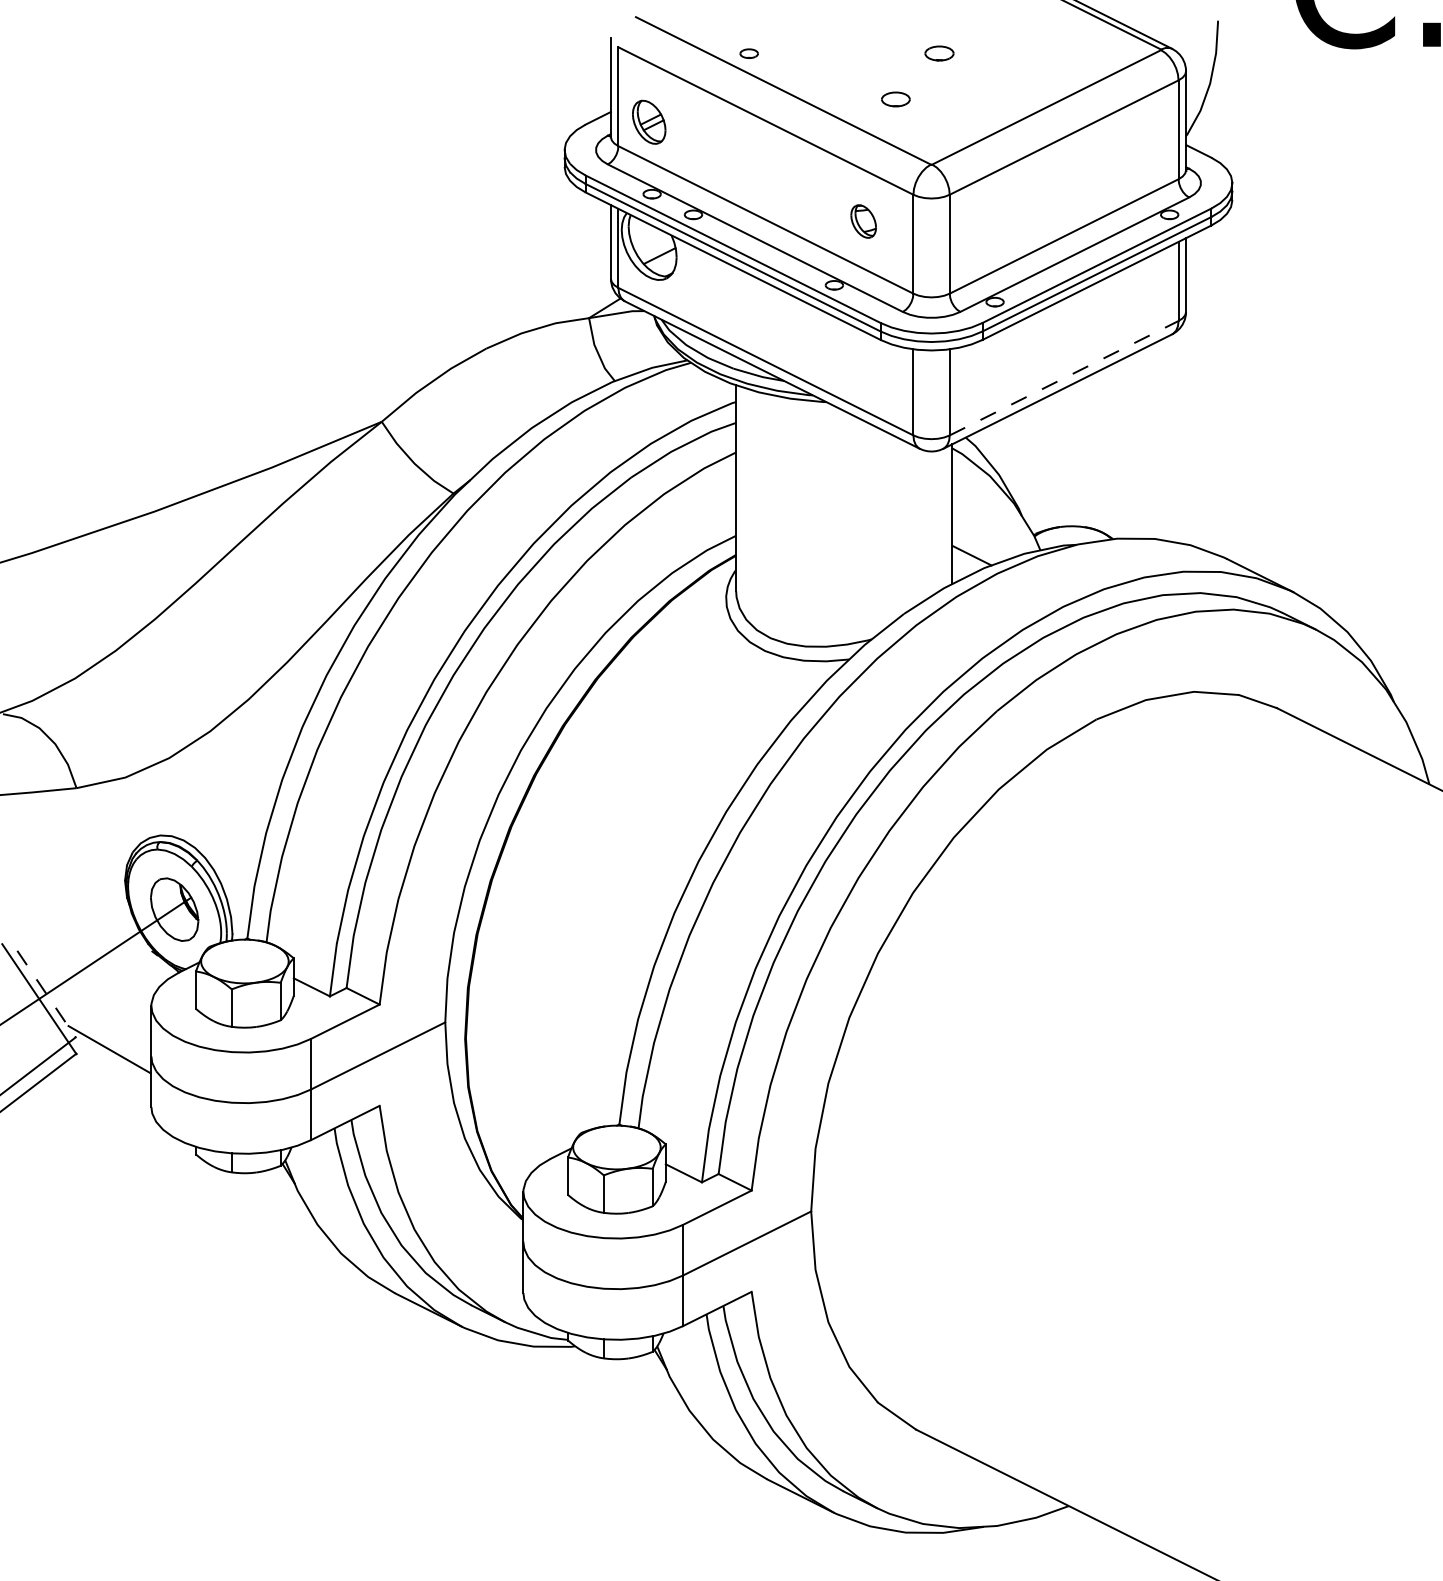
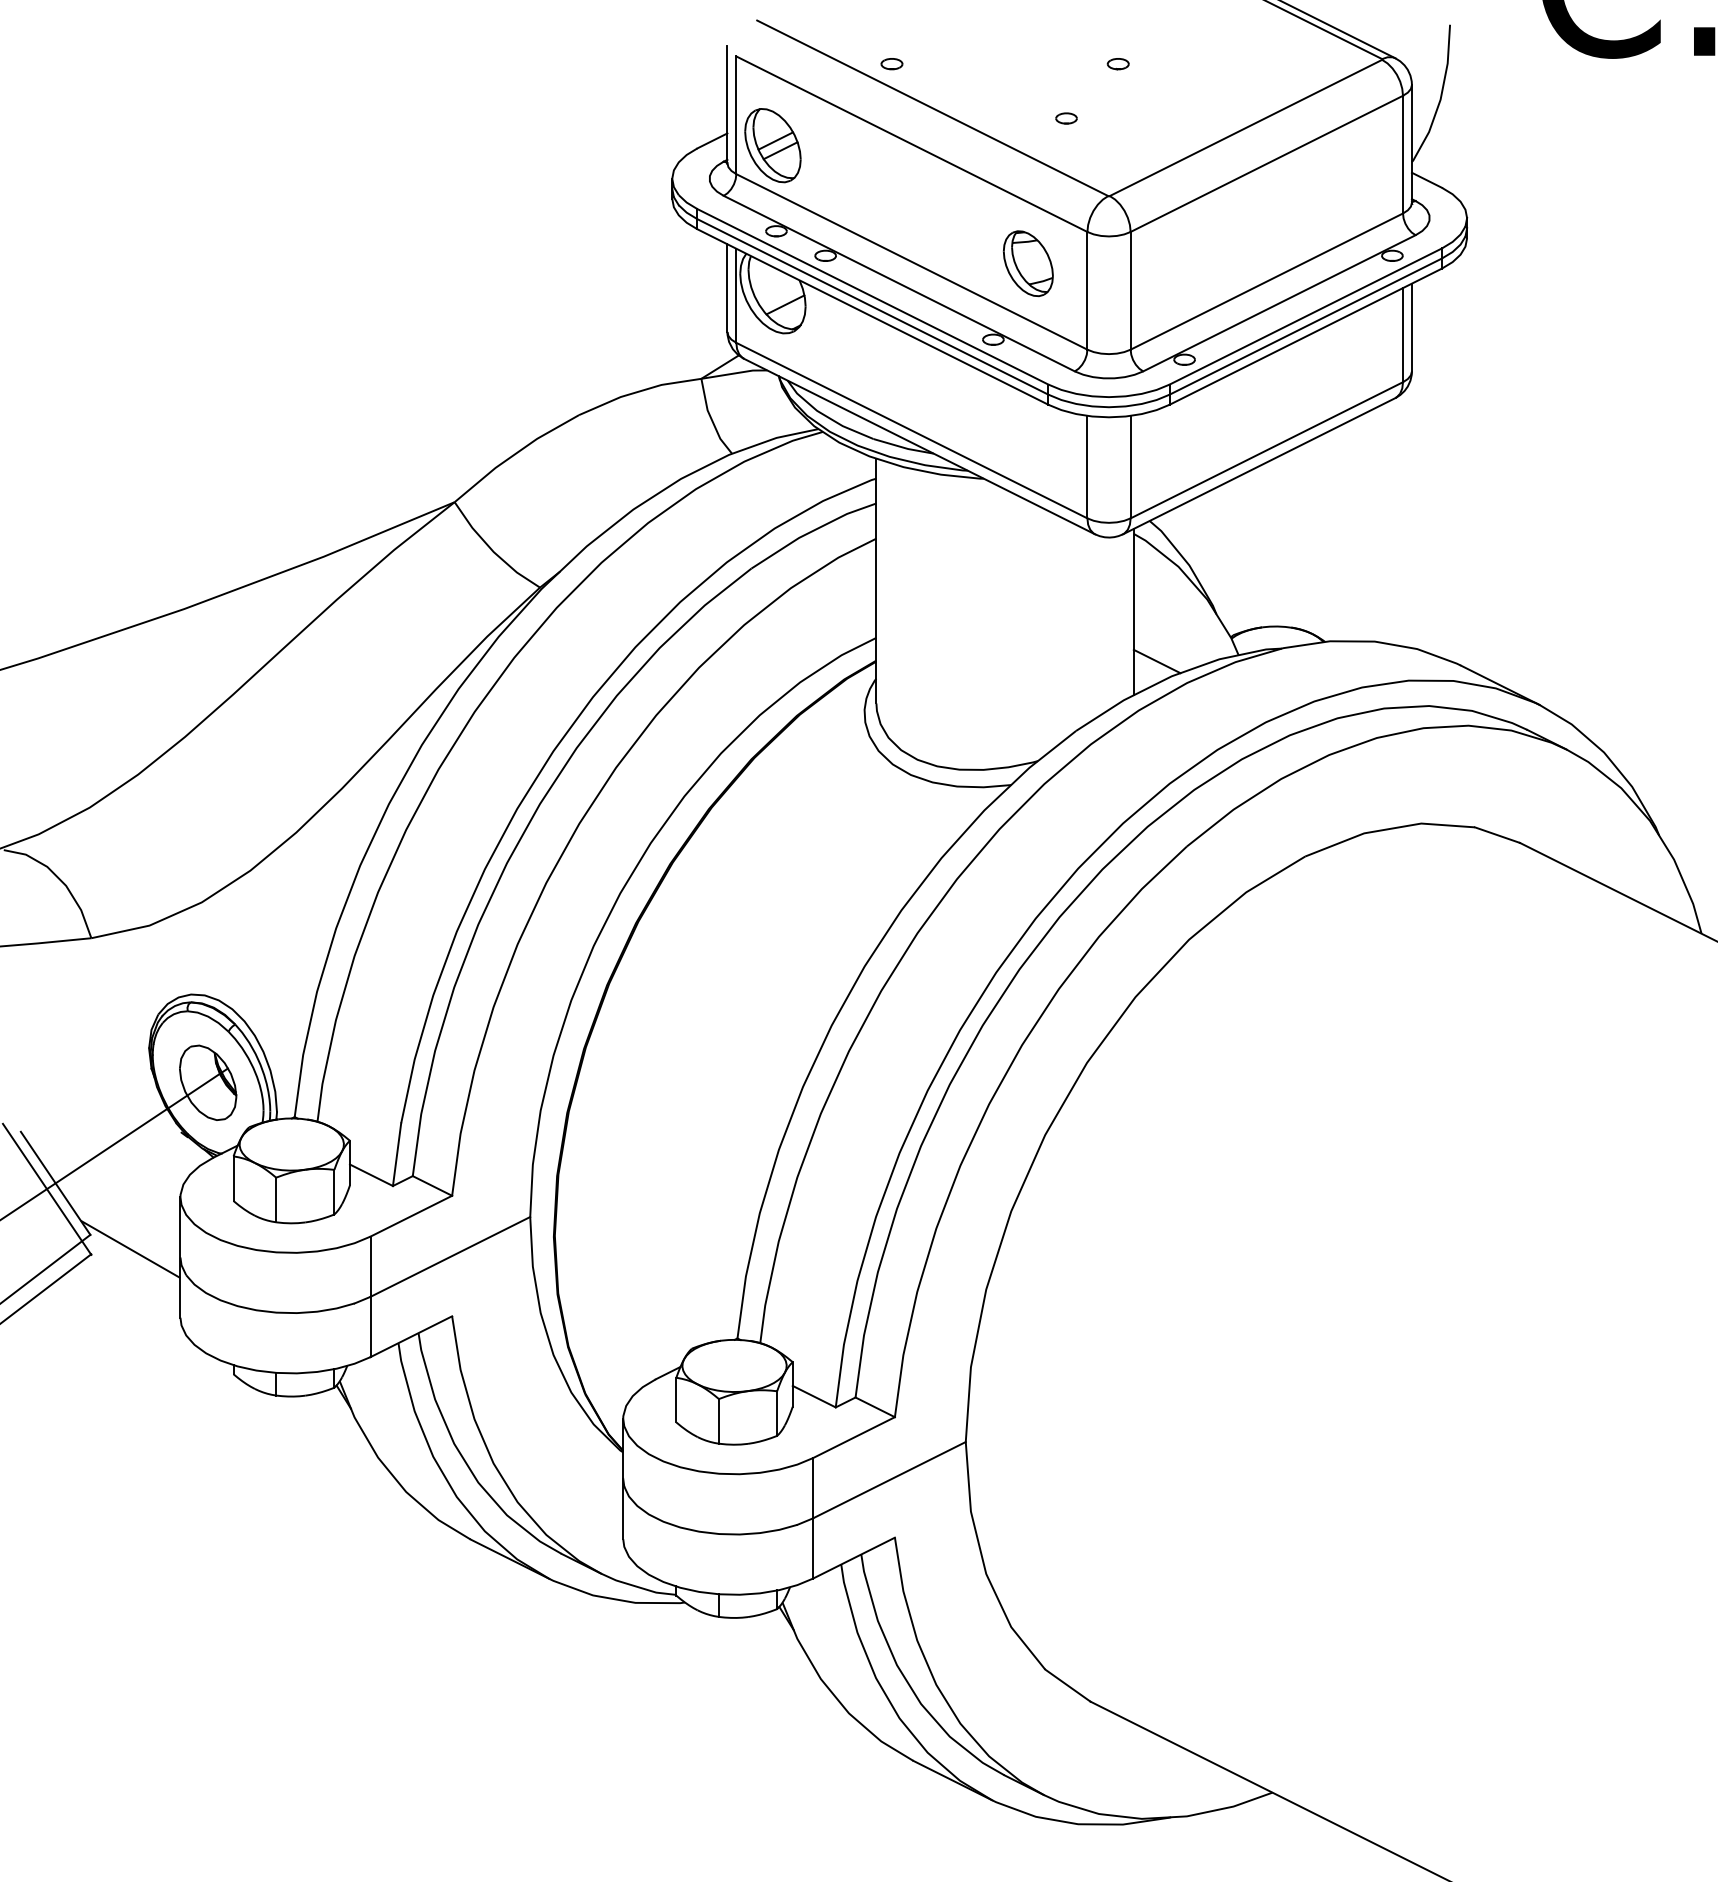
part: (938, 54) -> (1117, 64), size x0.62
part: (895, 99) -> (1066, 118), size x0.62
part: (648, 122) -> (772, 145), size x1.43
part: (863, 221) -> (1027, 263), size x1.67
line: (1064, 378) -> (1267, 450), dashed -> solid
line: (46, 994) -> (55, 1183), dashed -> solid

